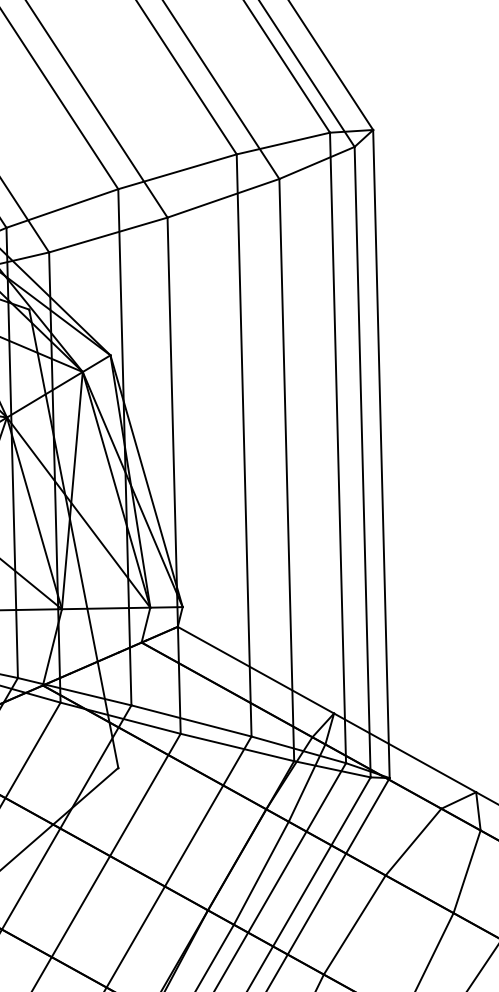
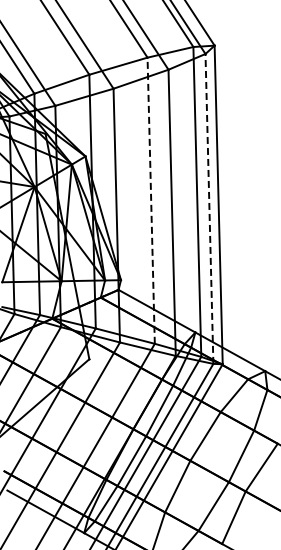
line: (244, 444) -> (151, 200), solid -> dashed
line: (362, 461) -> (209, 208), solid -> dashed

